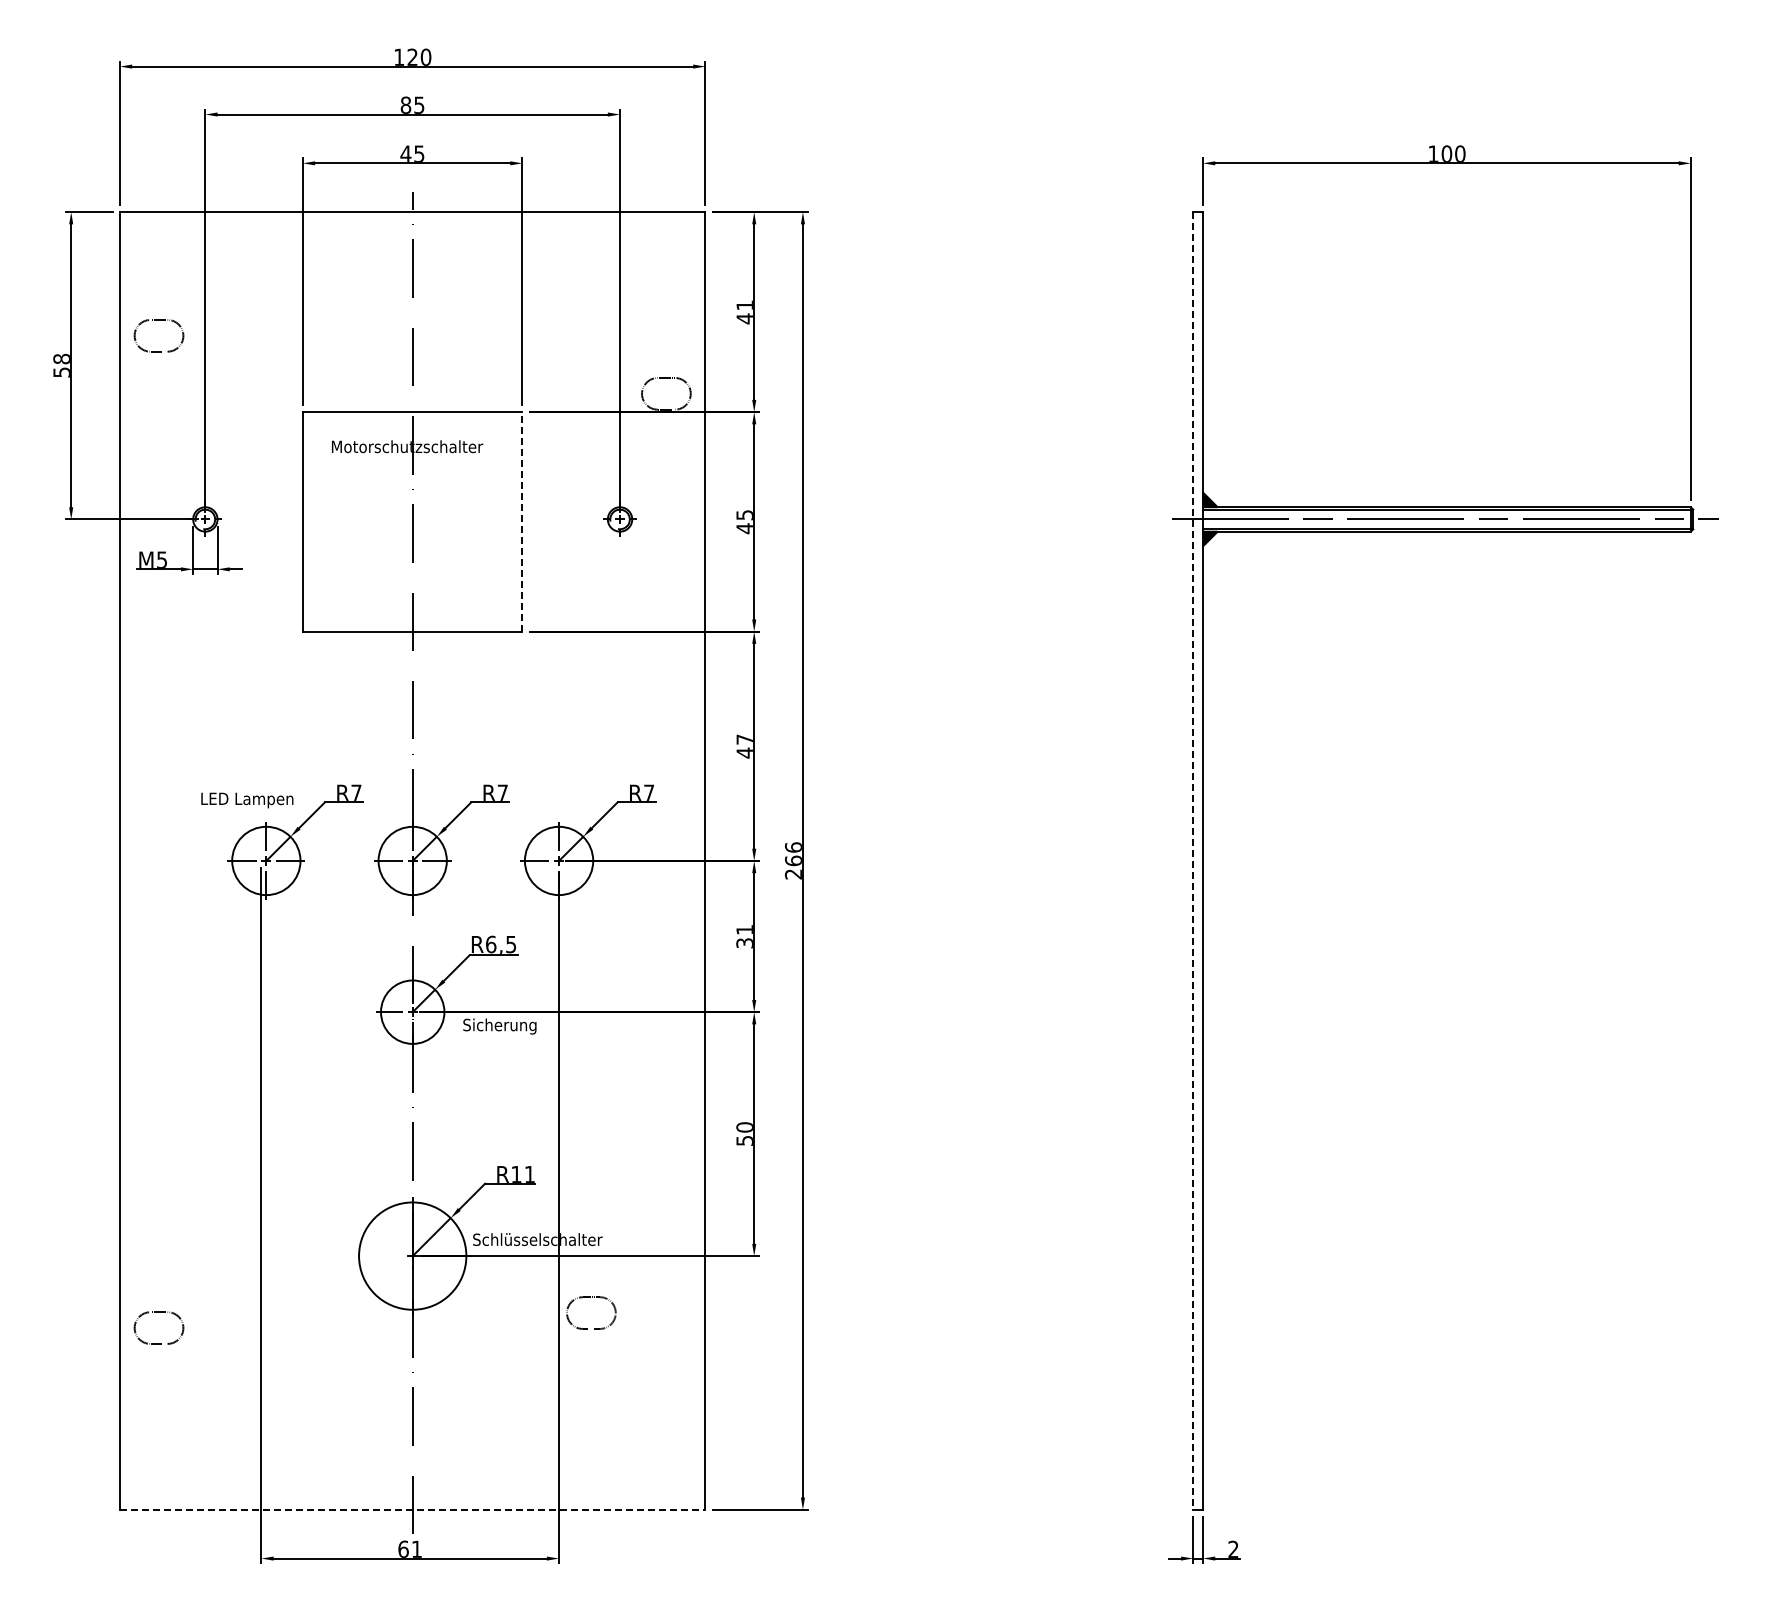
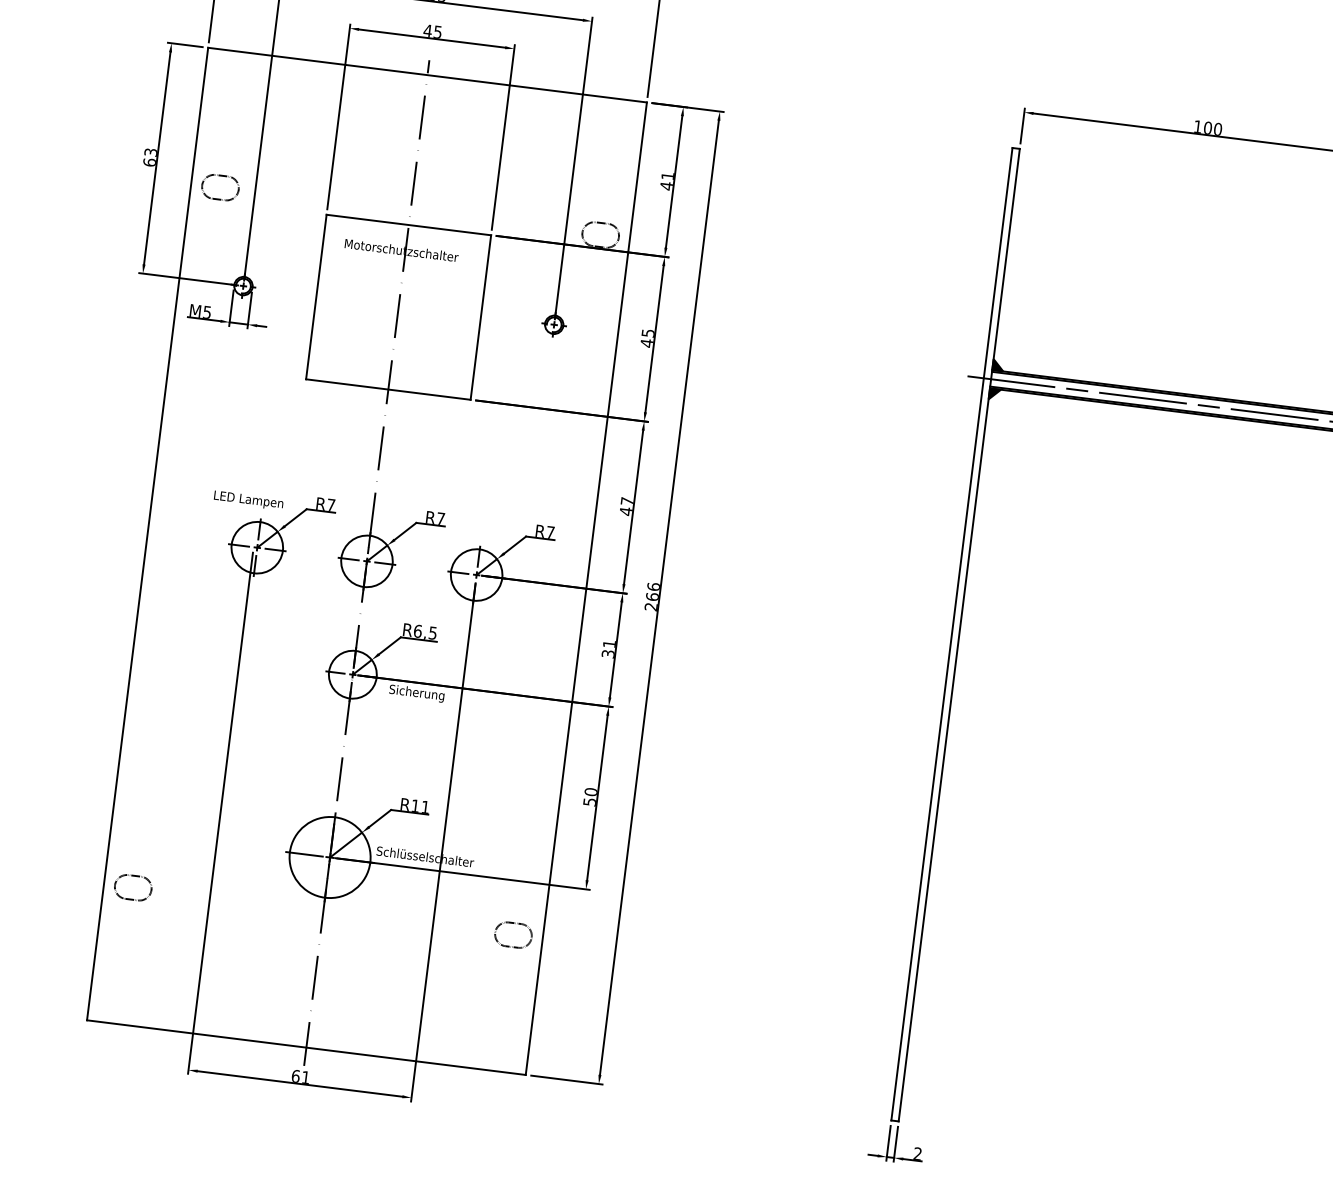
part: (158, 320) -> (221, 176), moved
text: (61, 365) -> (150, 157), 58 -> 63
line: (522, 521) -> (480, 317), dashed -> solid
line: (1193, 860) -> (952, 633), dashed -> solid
line: (378, 1256) -> (304, 854), added
part: (590, 1297) -> (514, 923), moved
line: (412, 1509) -> (306, 1047), dashed -> solid

